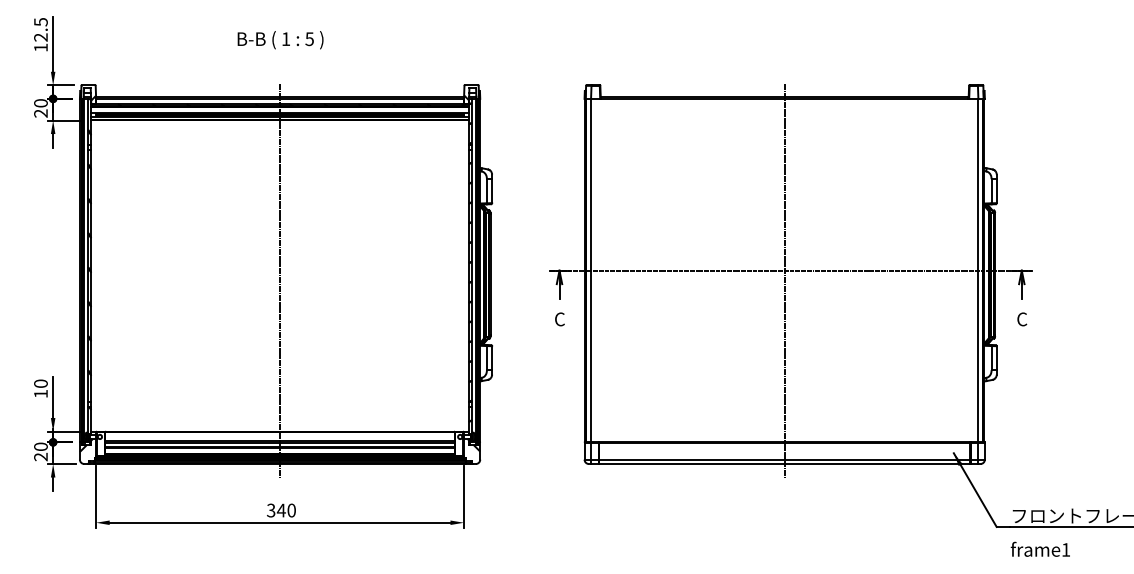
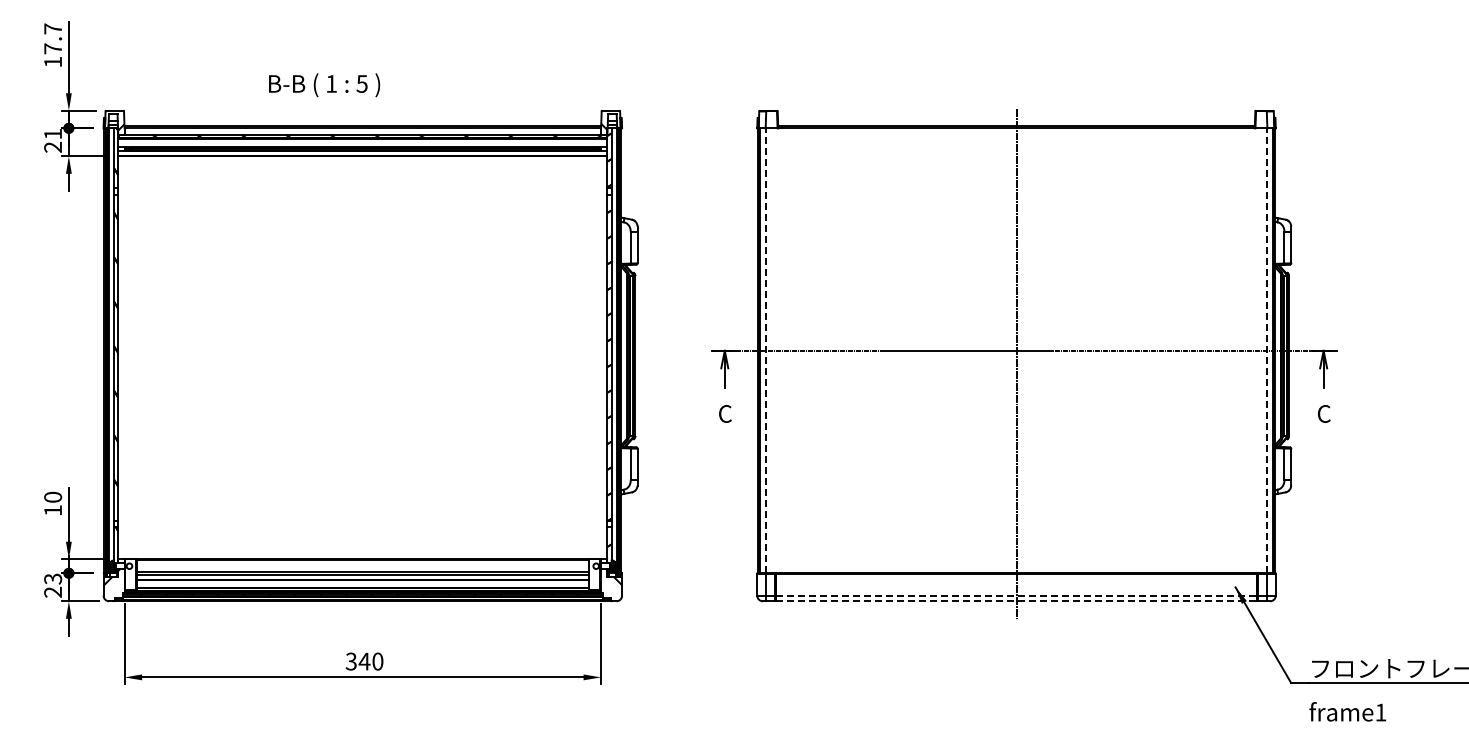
text: (41, 29) -> (53, 38), 12.5 -> 17.7
text: (280, 40) -> (324, 85), moved
text: (41, 102) -> (53, 133), 20 -> 21
line: (591, 270) -> (766, 350), solid -> dashed
line: (978, 270) -> (1267, 350), solid -> dashed
line: (279, 280) -> (362, 363), removed
text: (40, 446) -> (52, 578), 20 -> 23
line: (785, 459) -> (1017, 595), solid -> dashed
line: (785, 464) -> (1017, 601), solid -> dashed

